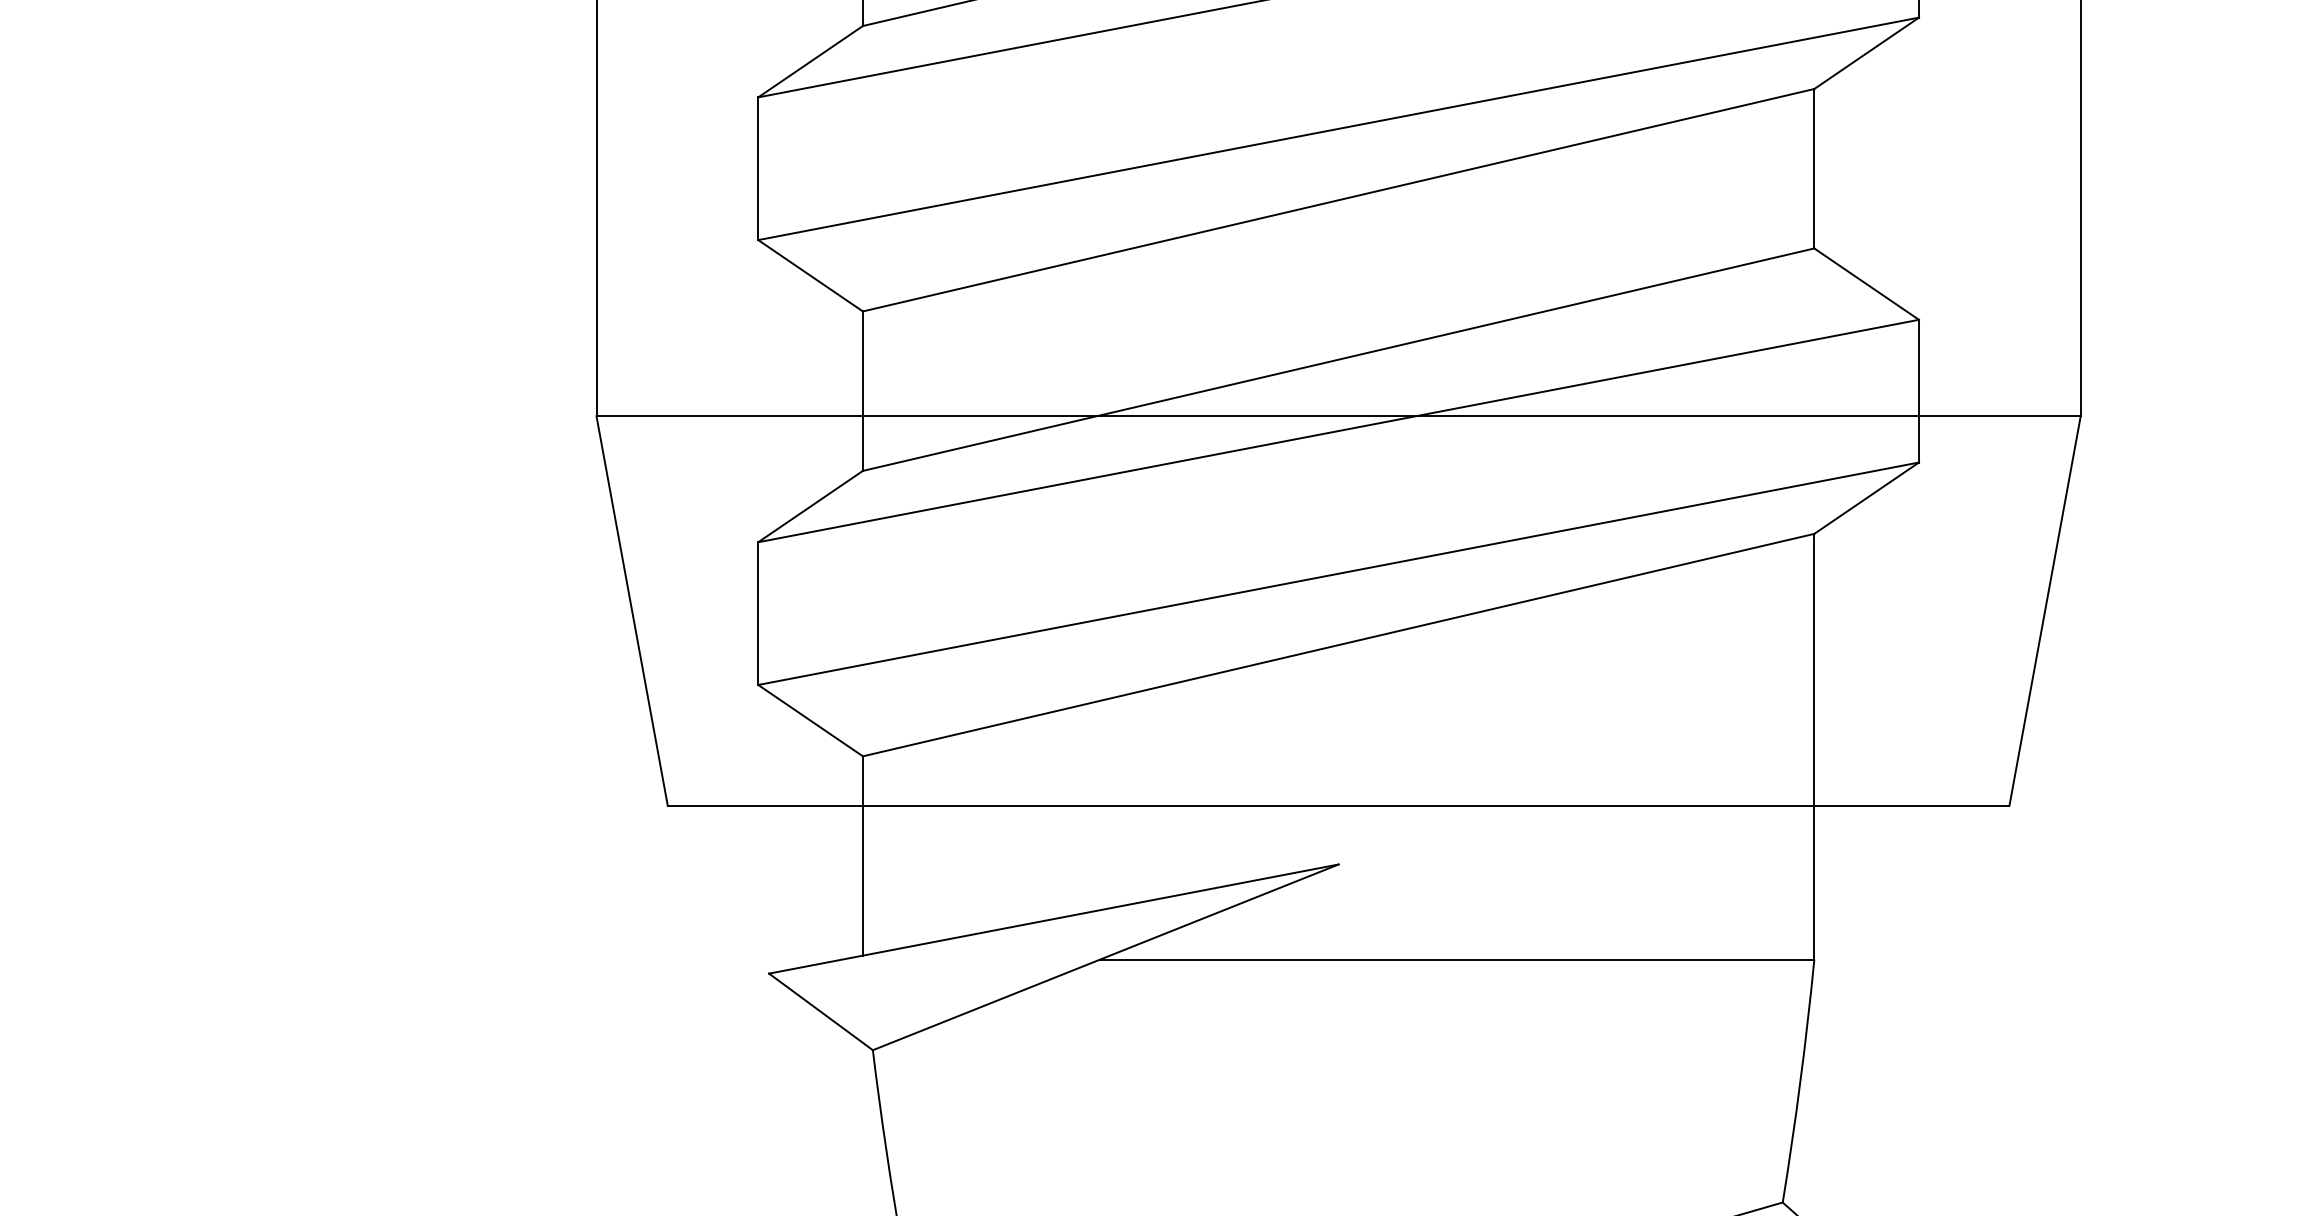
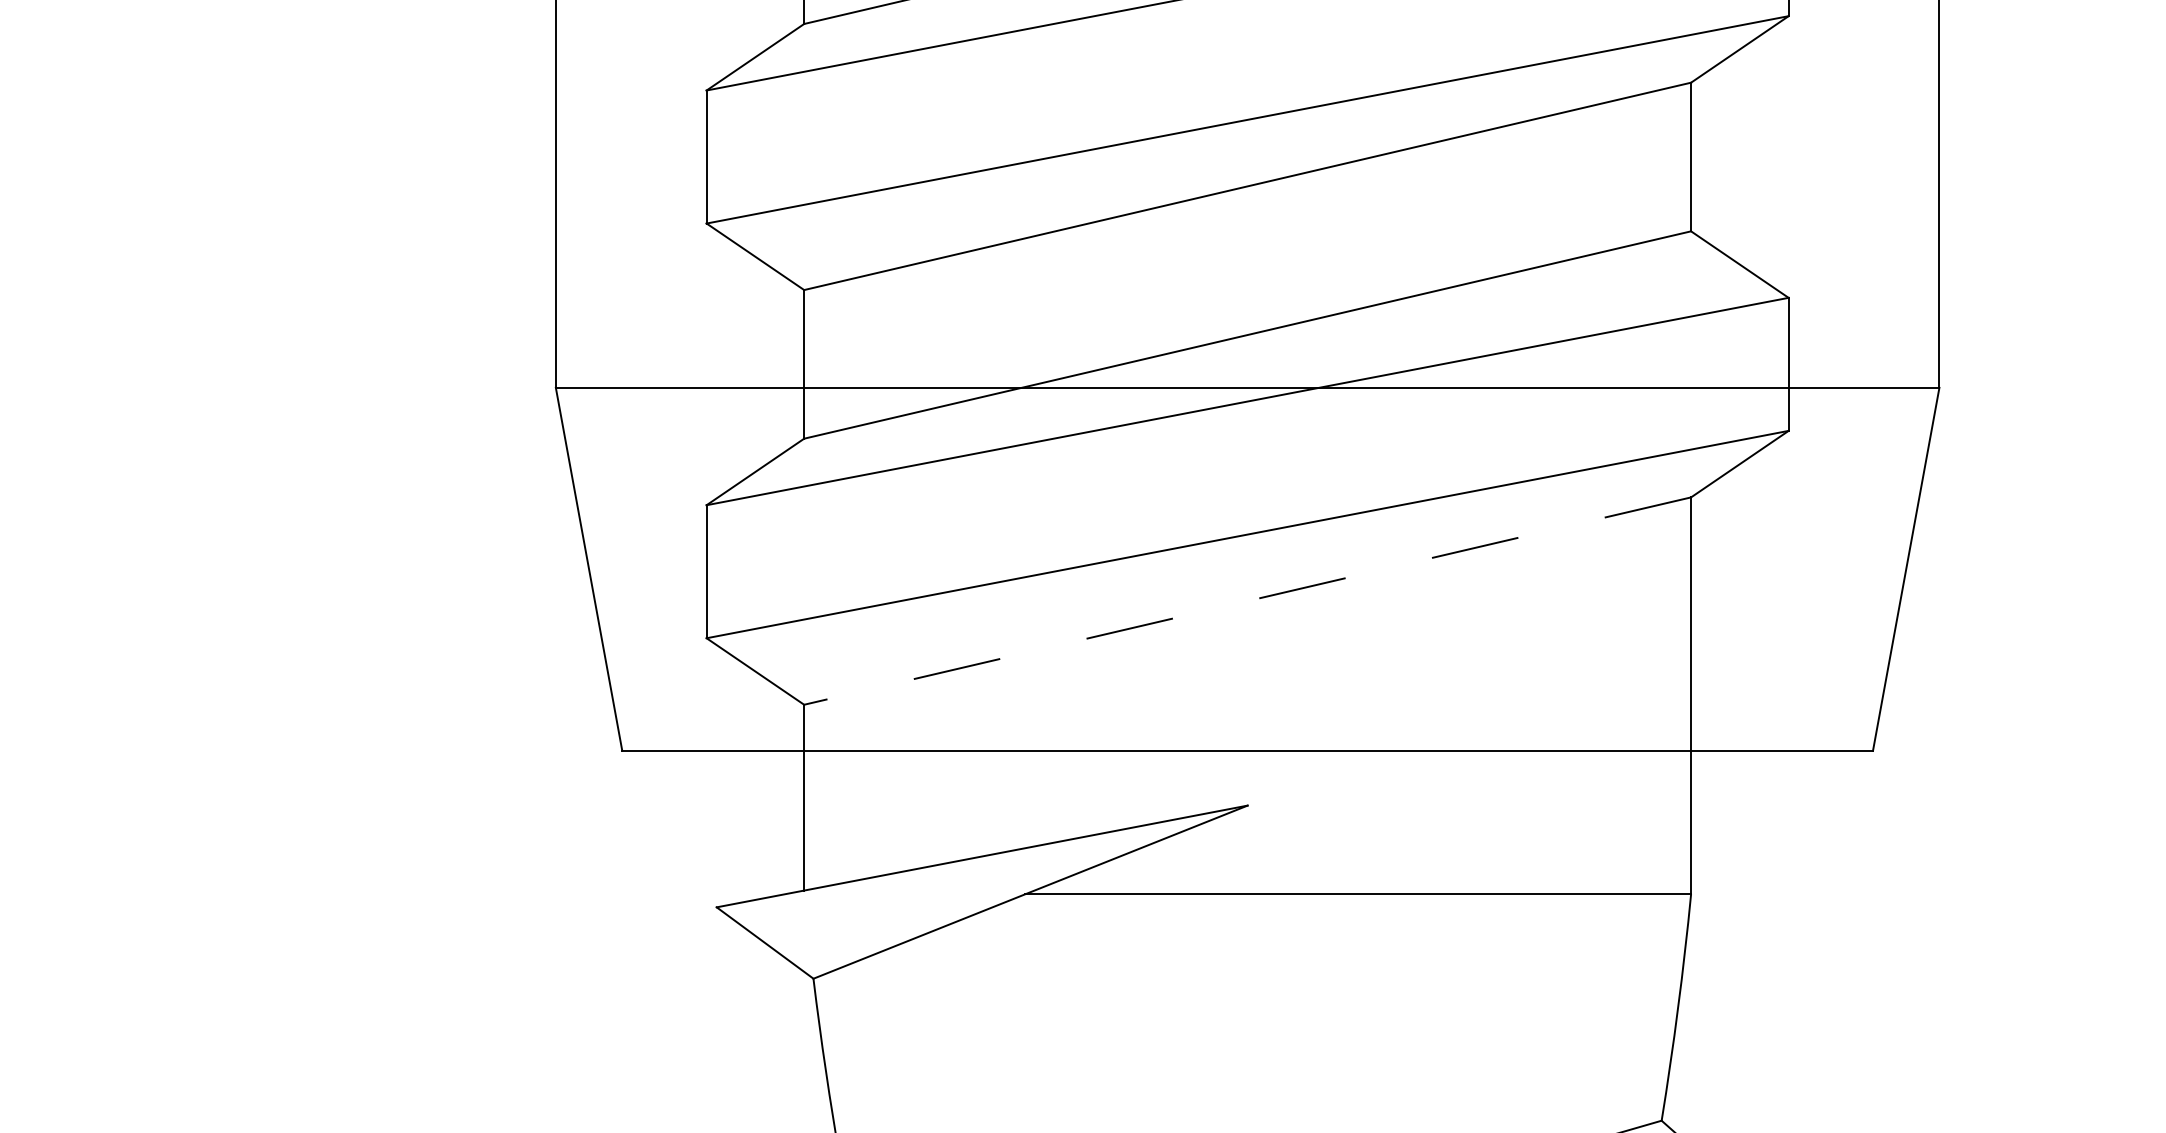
line: (1338, 645) -> (1247, 601), solid -> dashed

